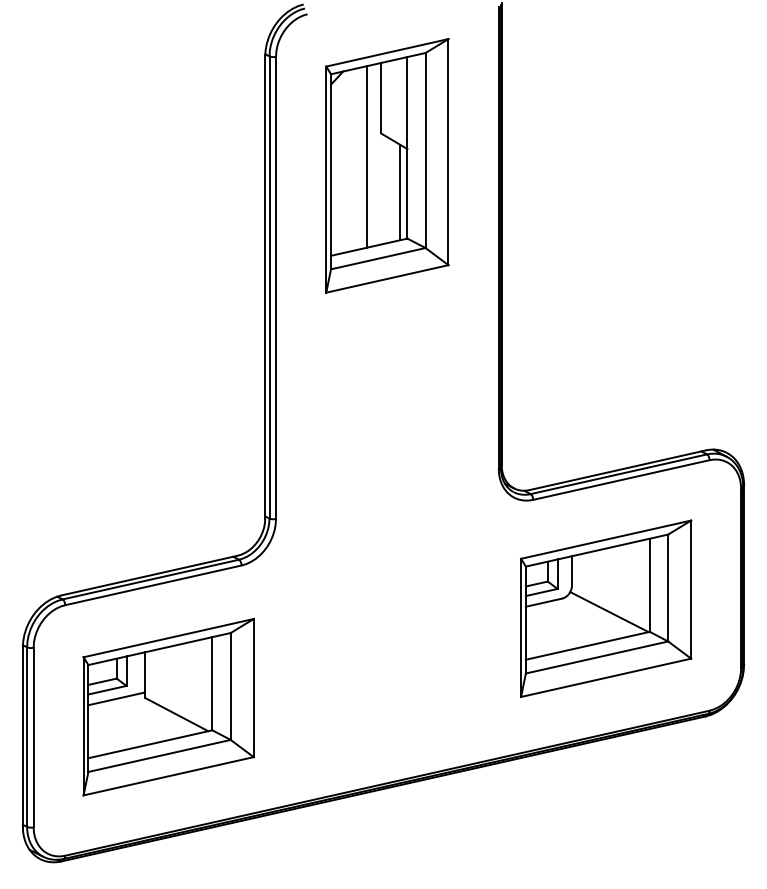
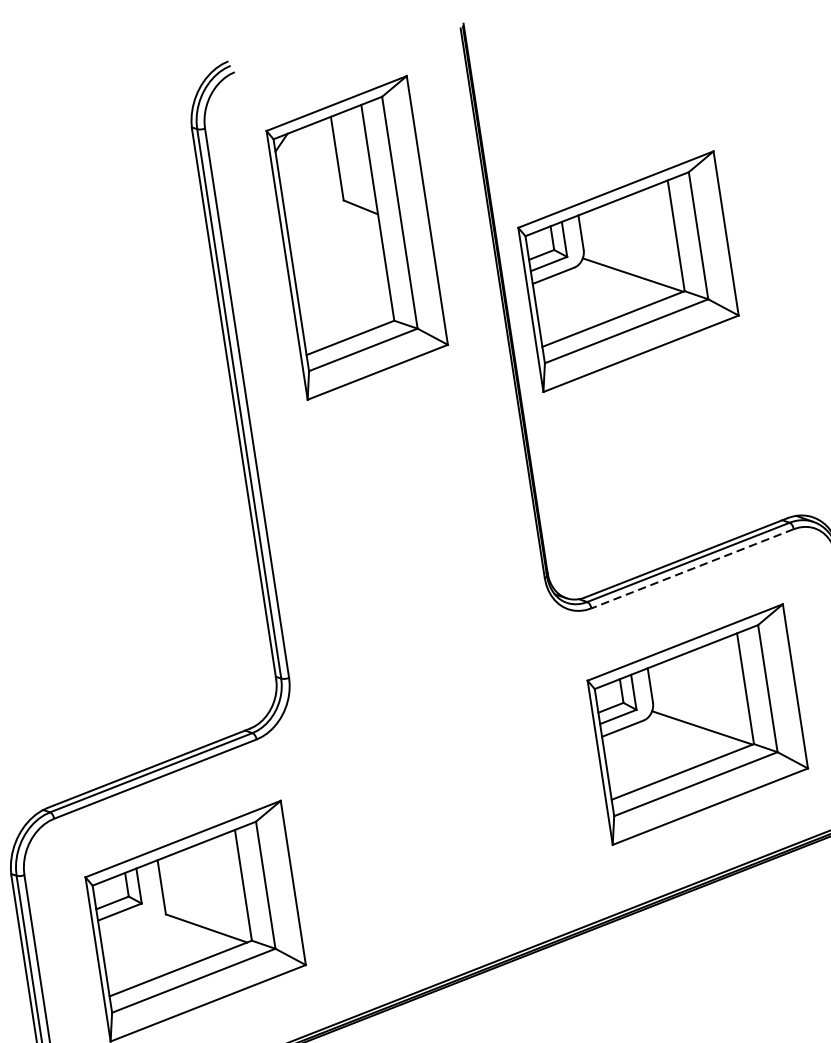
line: (366, 156) -> (330, 230), removed
line: (400, 192) -> (377, 267), removed
part: (606, 227) -> (628, 271), added
line: (620, 480) -> (691, 569), solid -> dashed
line: (116, 698) -> (132, 920), removed

